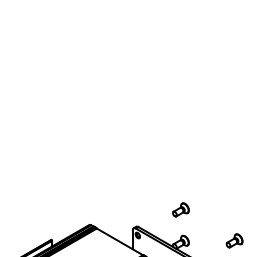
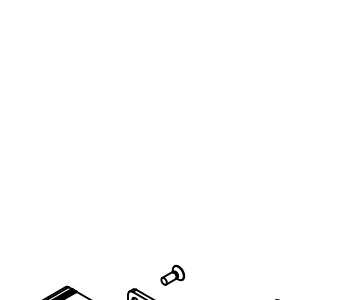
part: (180, 209) -> (172, 274), moved

